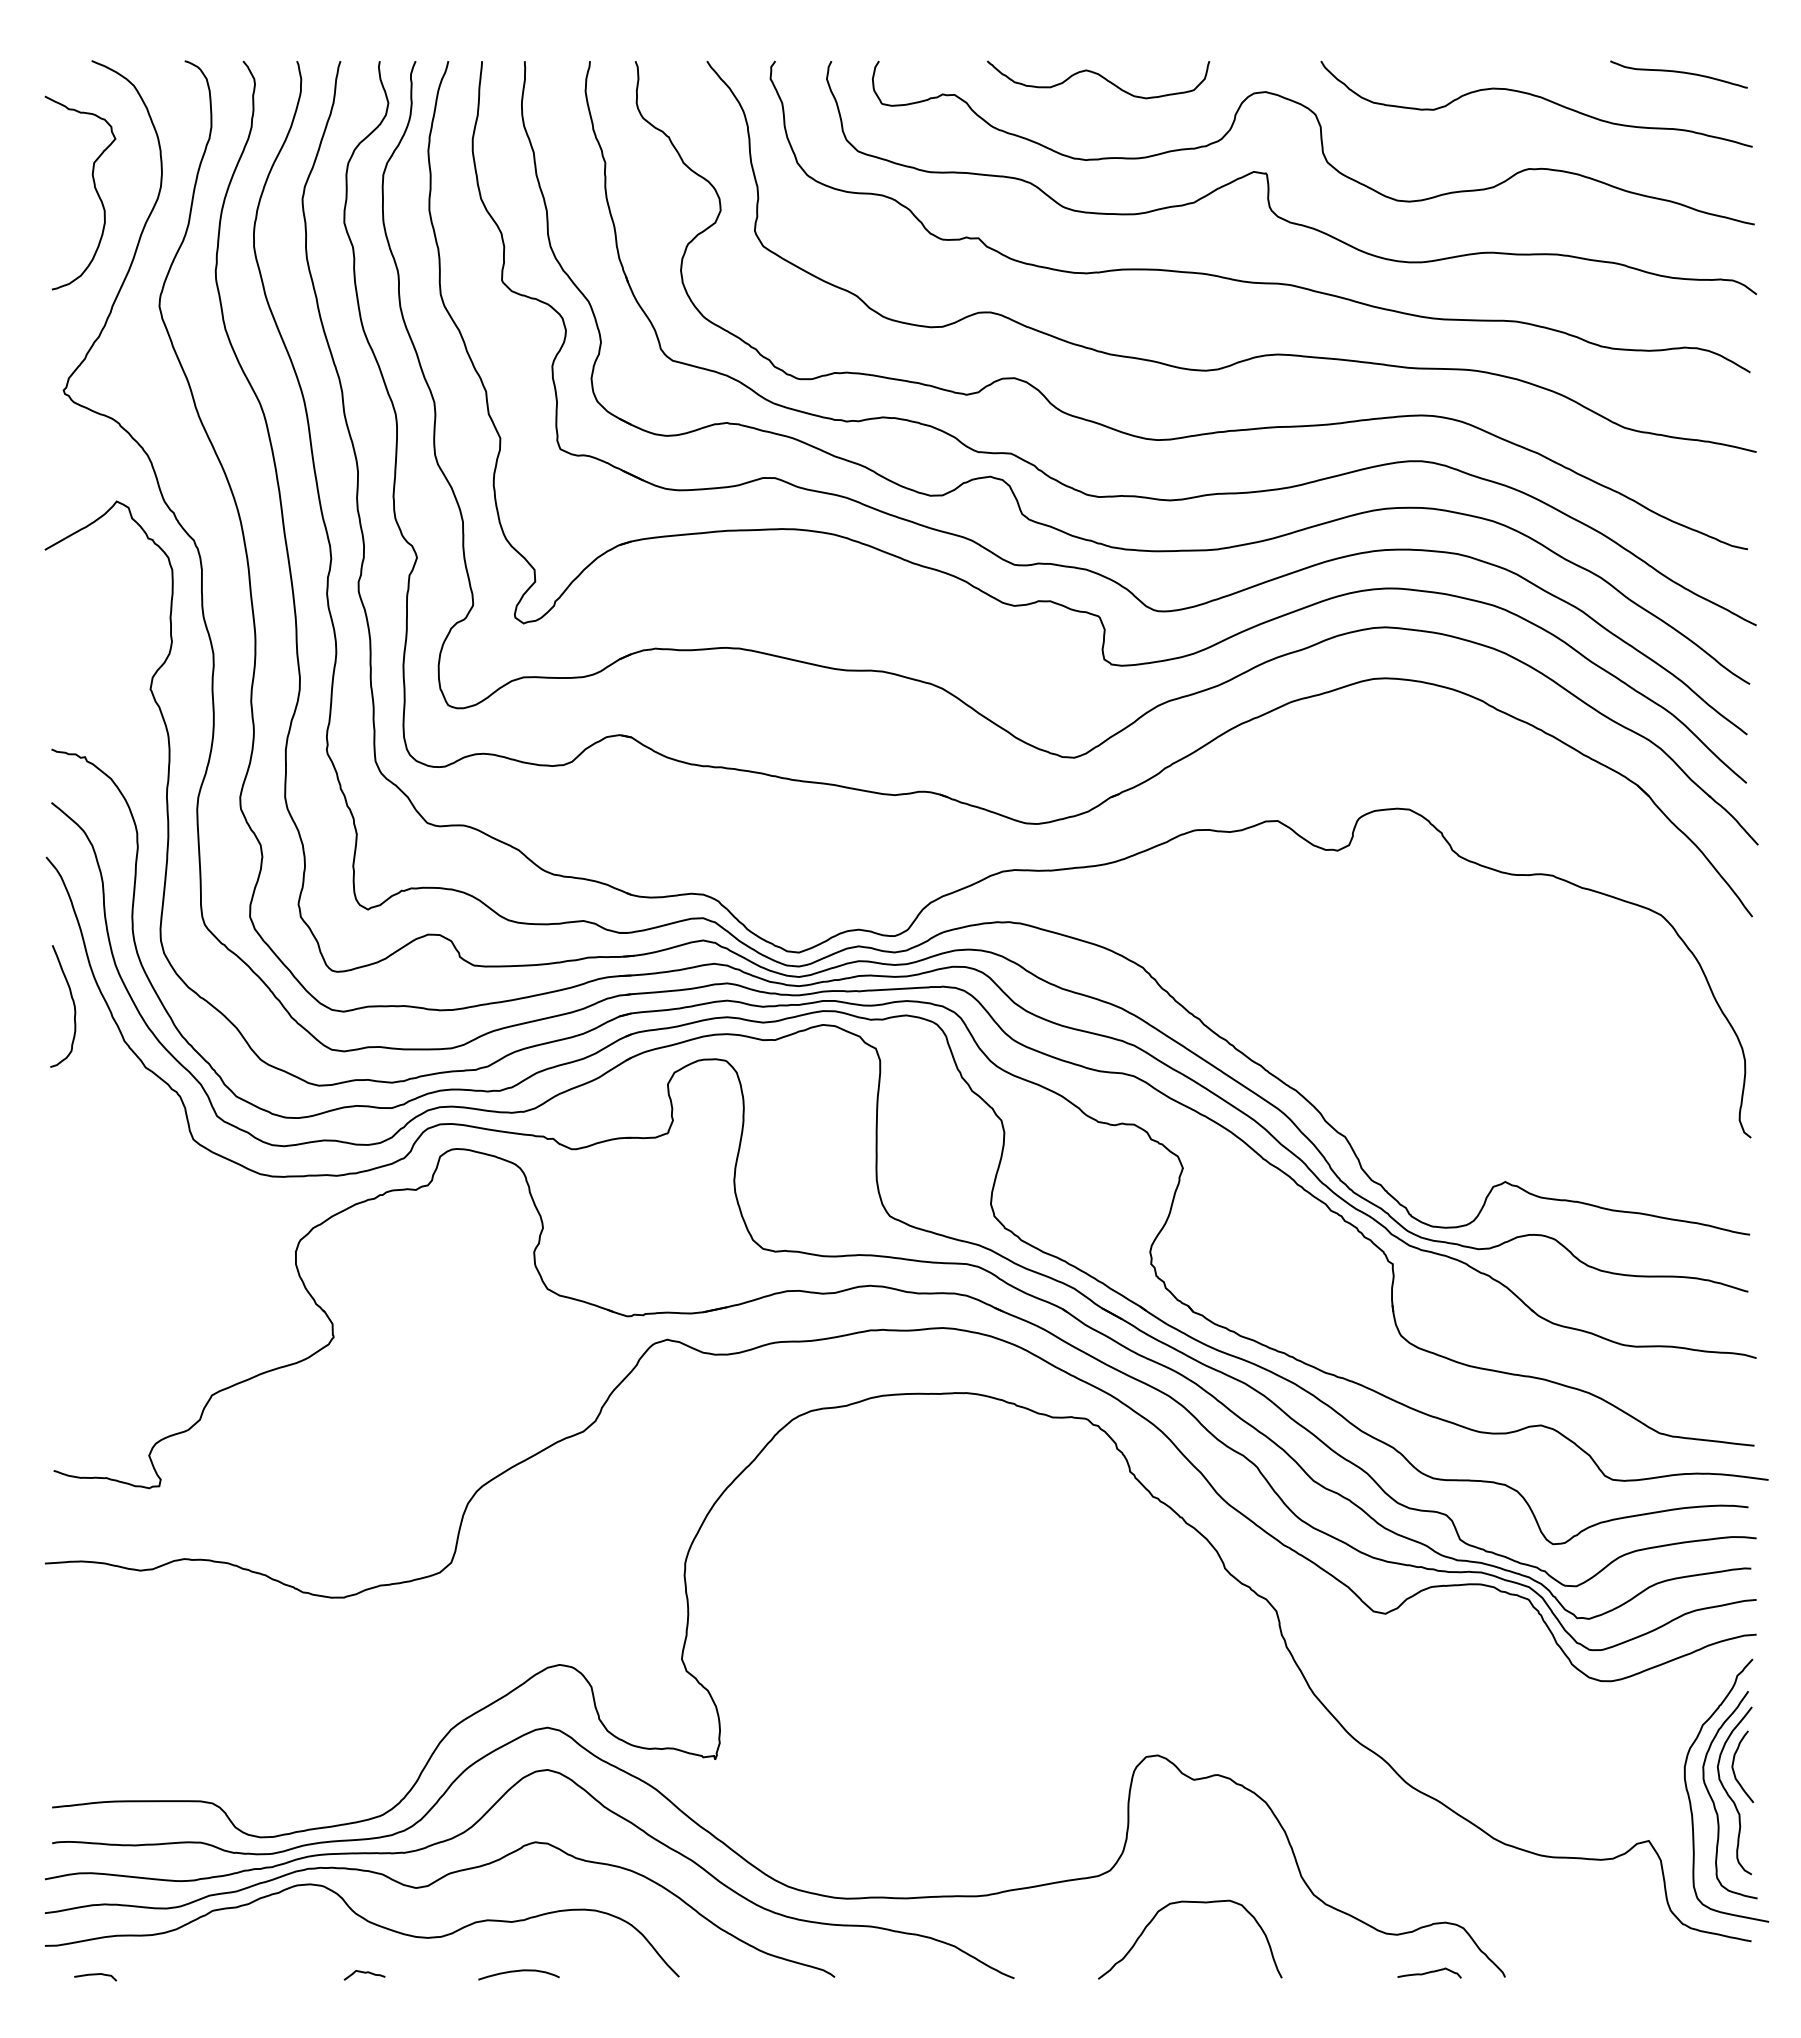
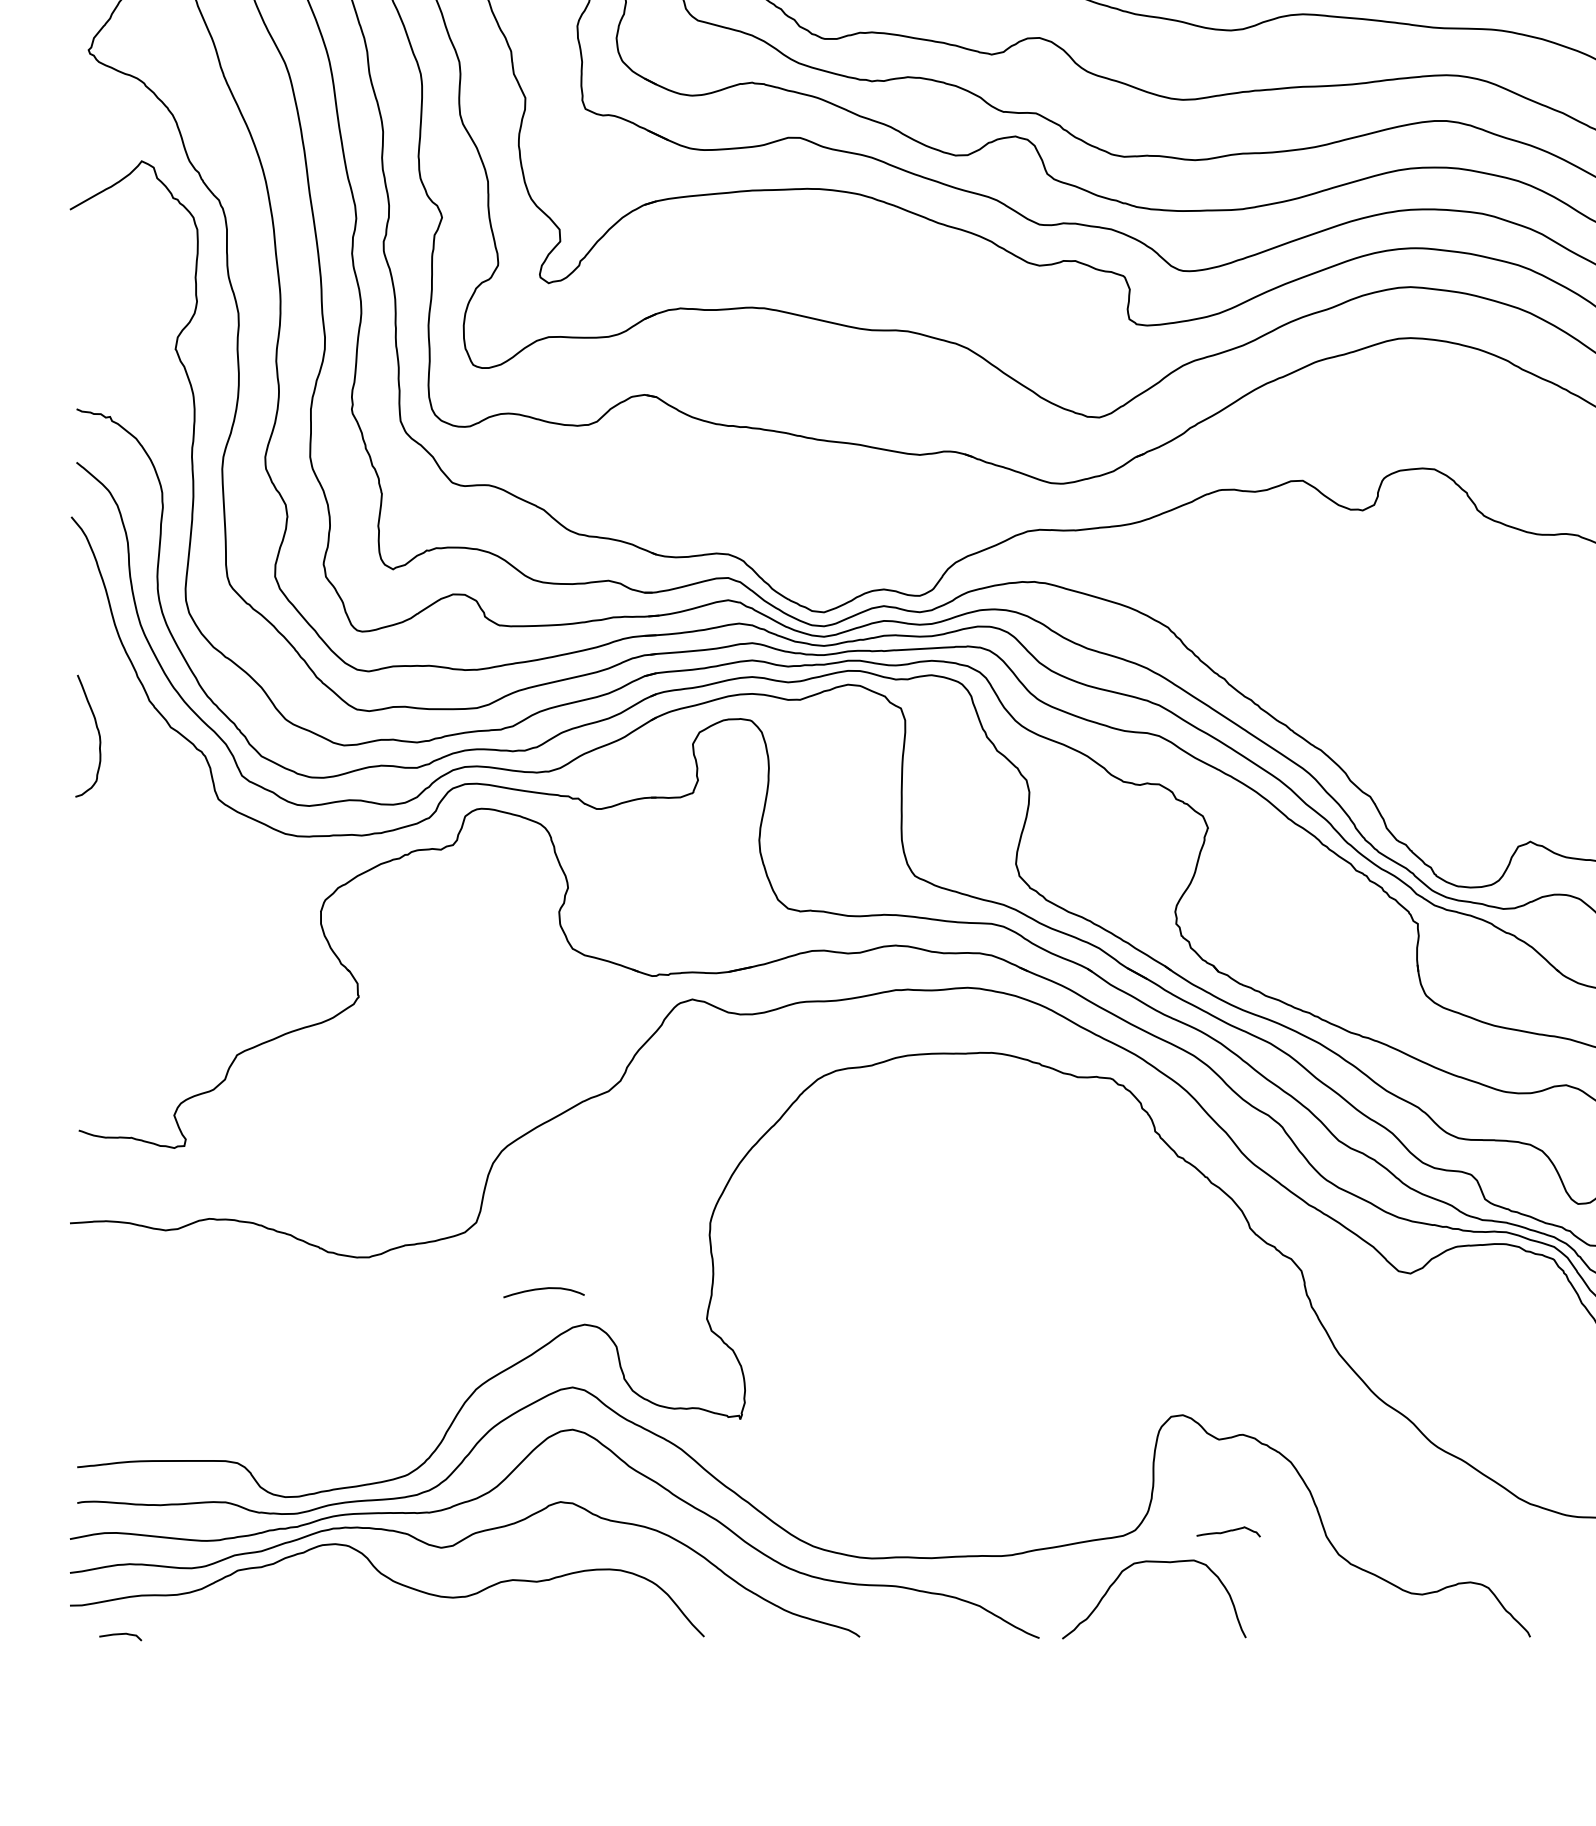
curve: (72, 1002) -> (97, 732), moved
curve: (1190, 1902) -> (1154, 1562), moved
curve: (518, 1971) -> (543, 1289), moved
curve: (1429, 1972) -> (1228, 1531), moved
curve: (364, 1973) -> (389, 1633), removed

